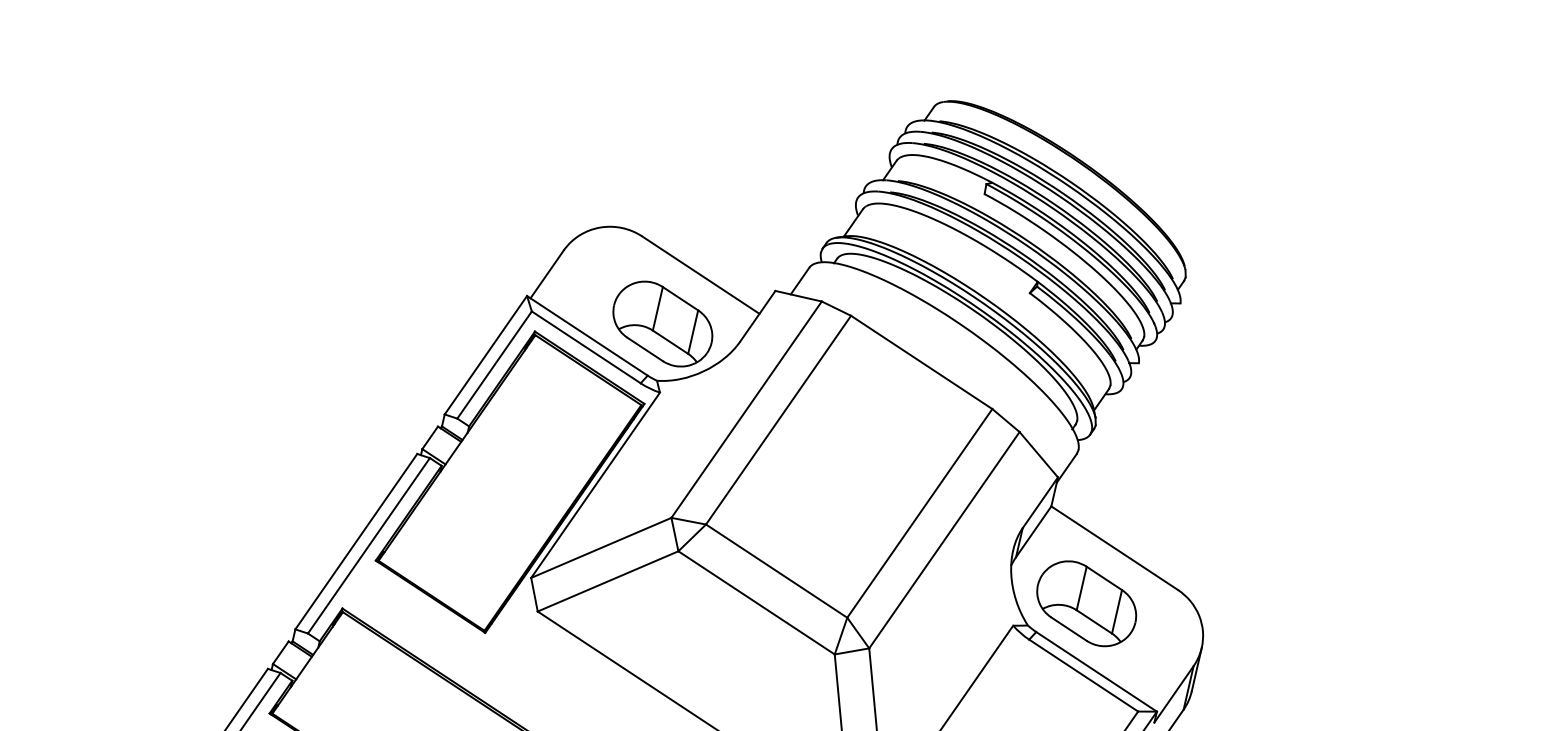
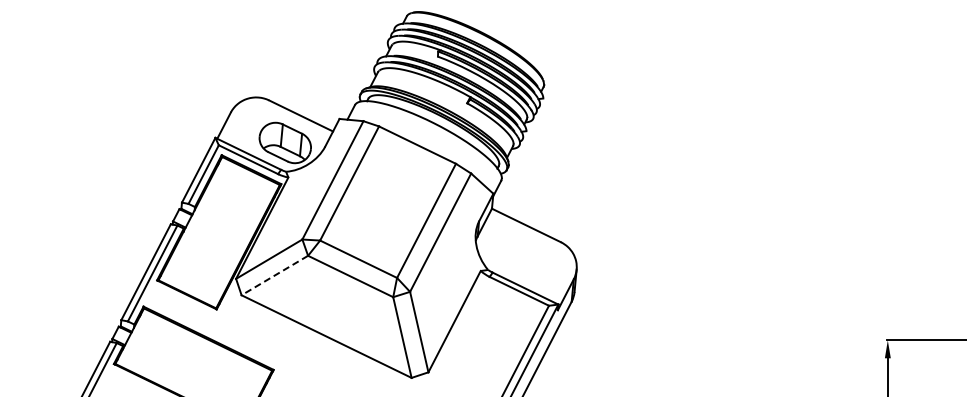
line: (607, 581) -> (274, 275), solid -> dashed
part: (1085, 604) -> (515, 255), removed

